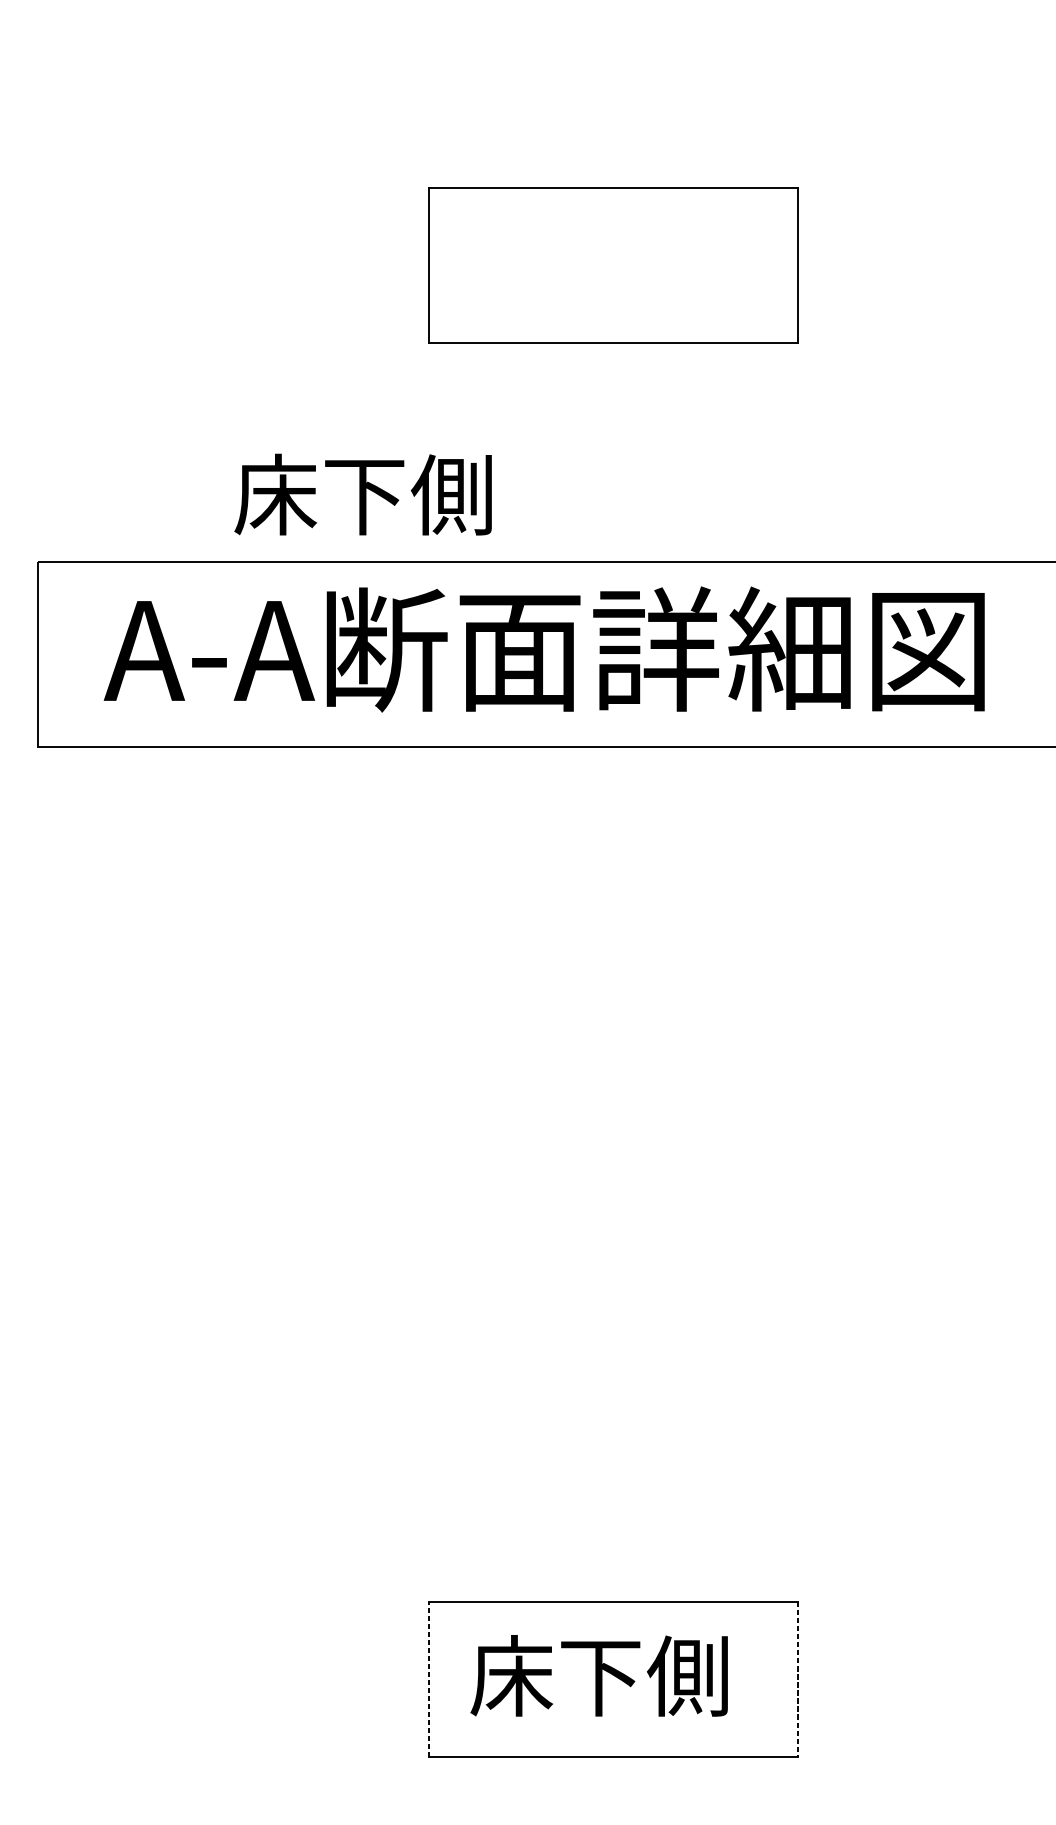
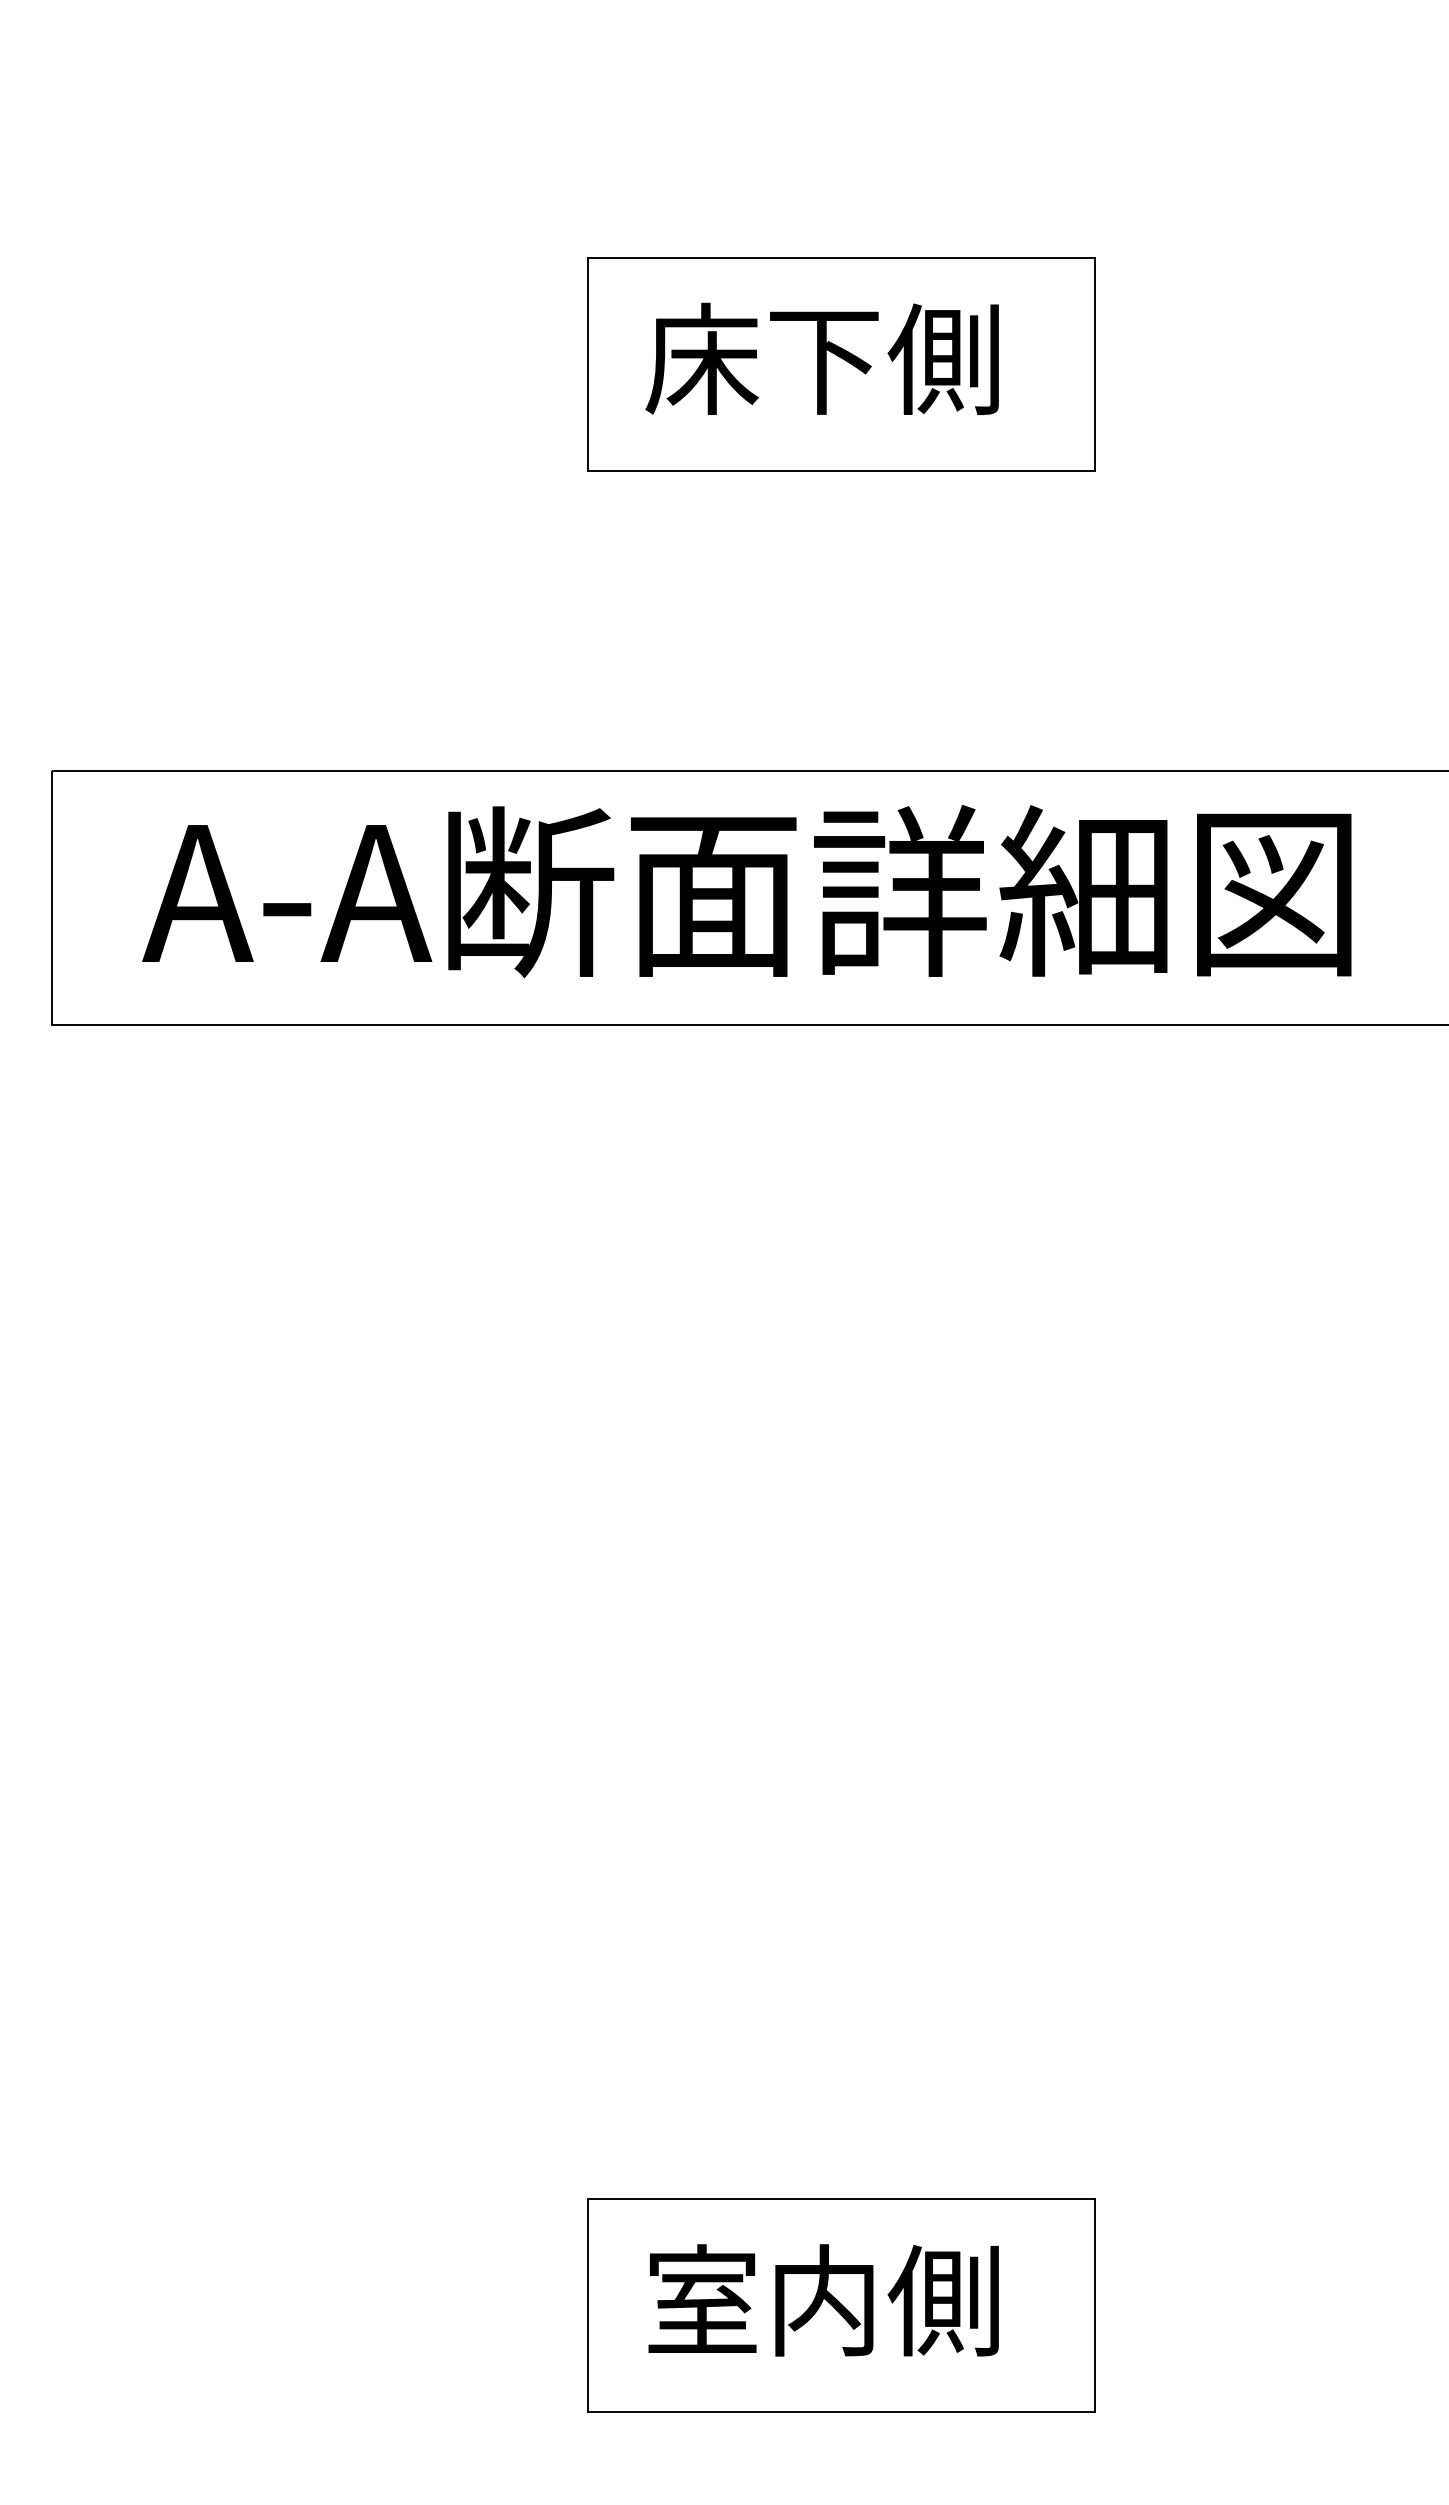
text: (362, 494) -> (821, 358), moved
text: (554, 1675) -> (761, 2300), 床下側 -> 室内側
line: (428, 1679) -> (588, 2305), dashed -> solid
line: (797, 1680) -> (1094, 2306), dashed -> solid

